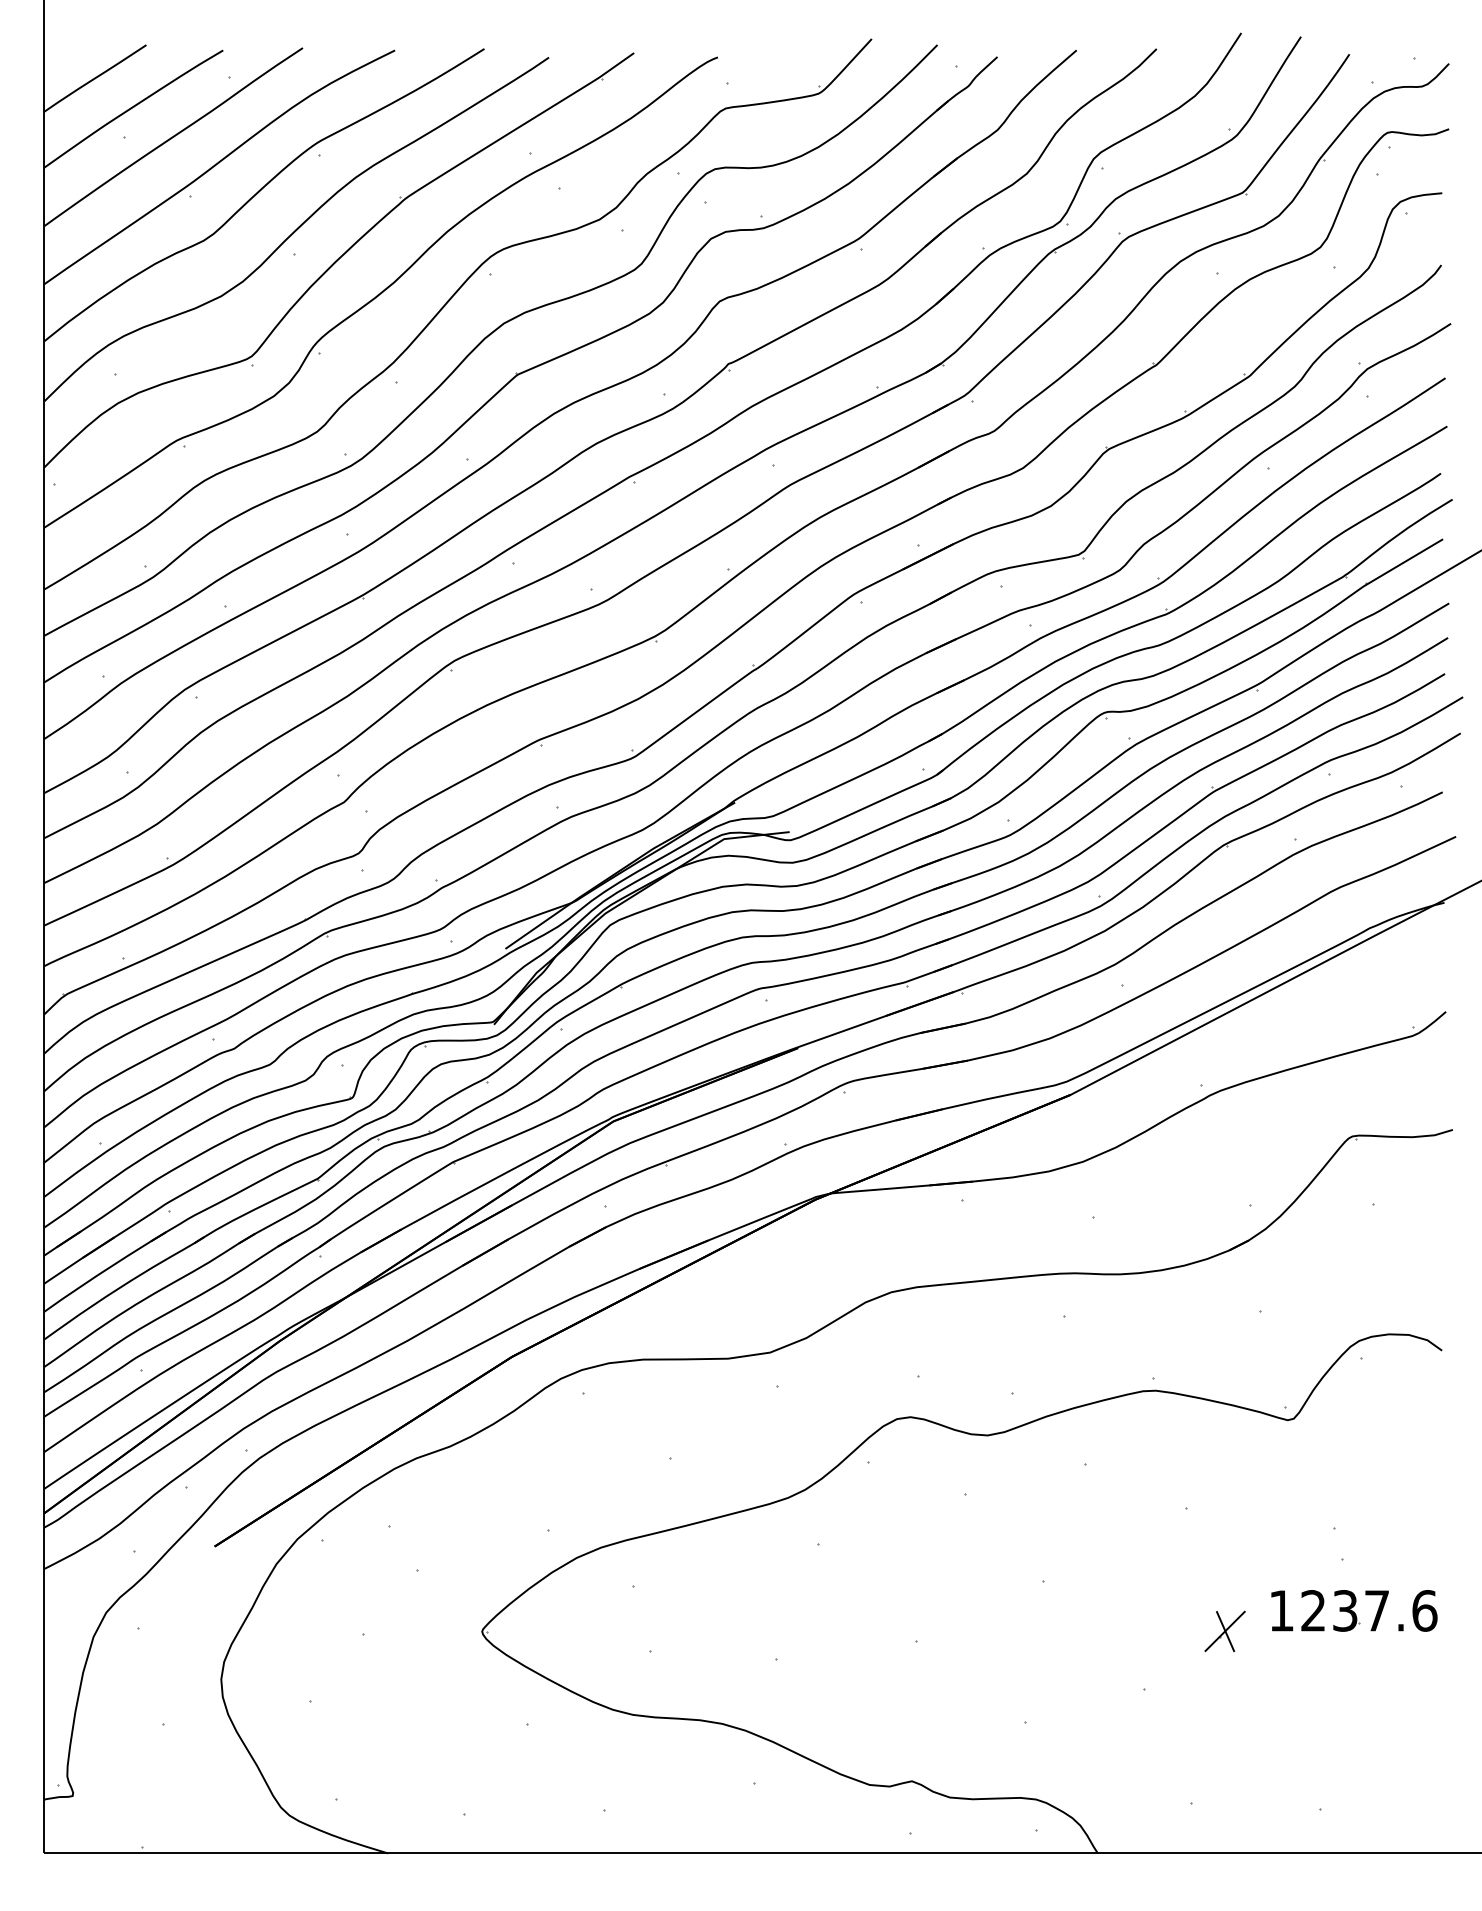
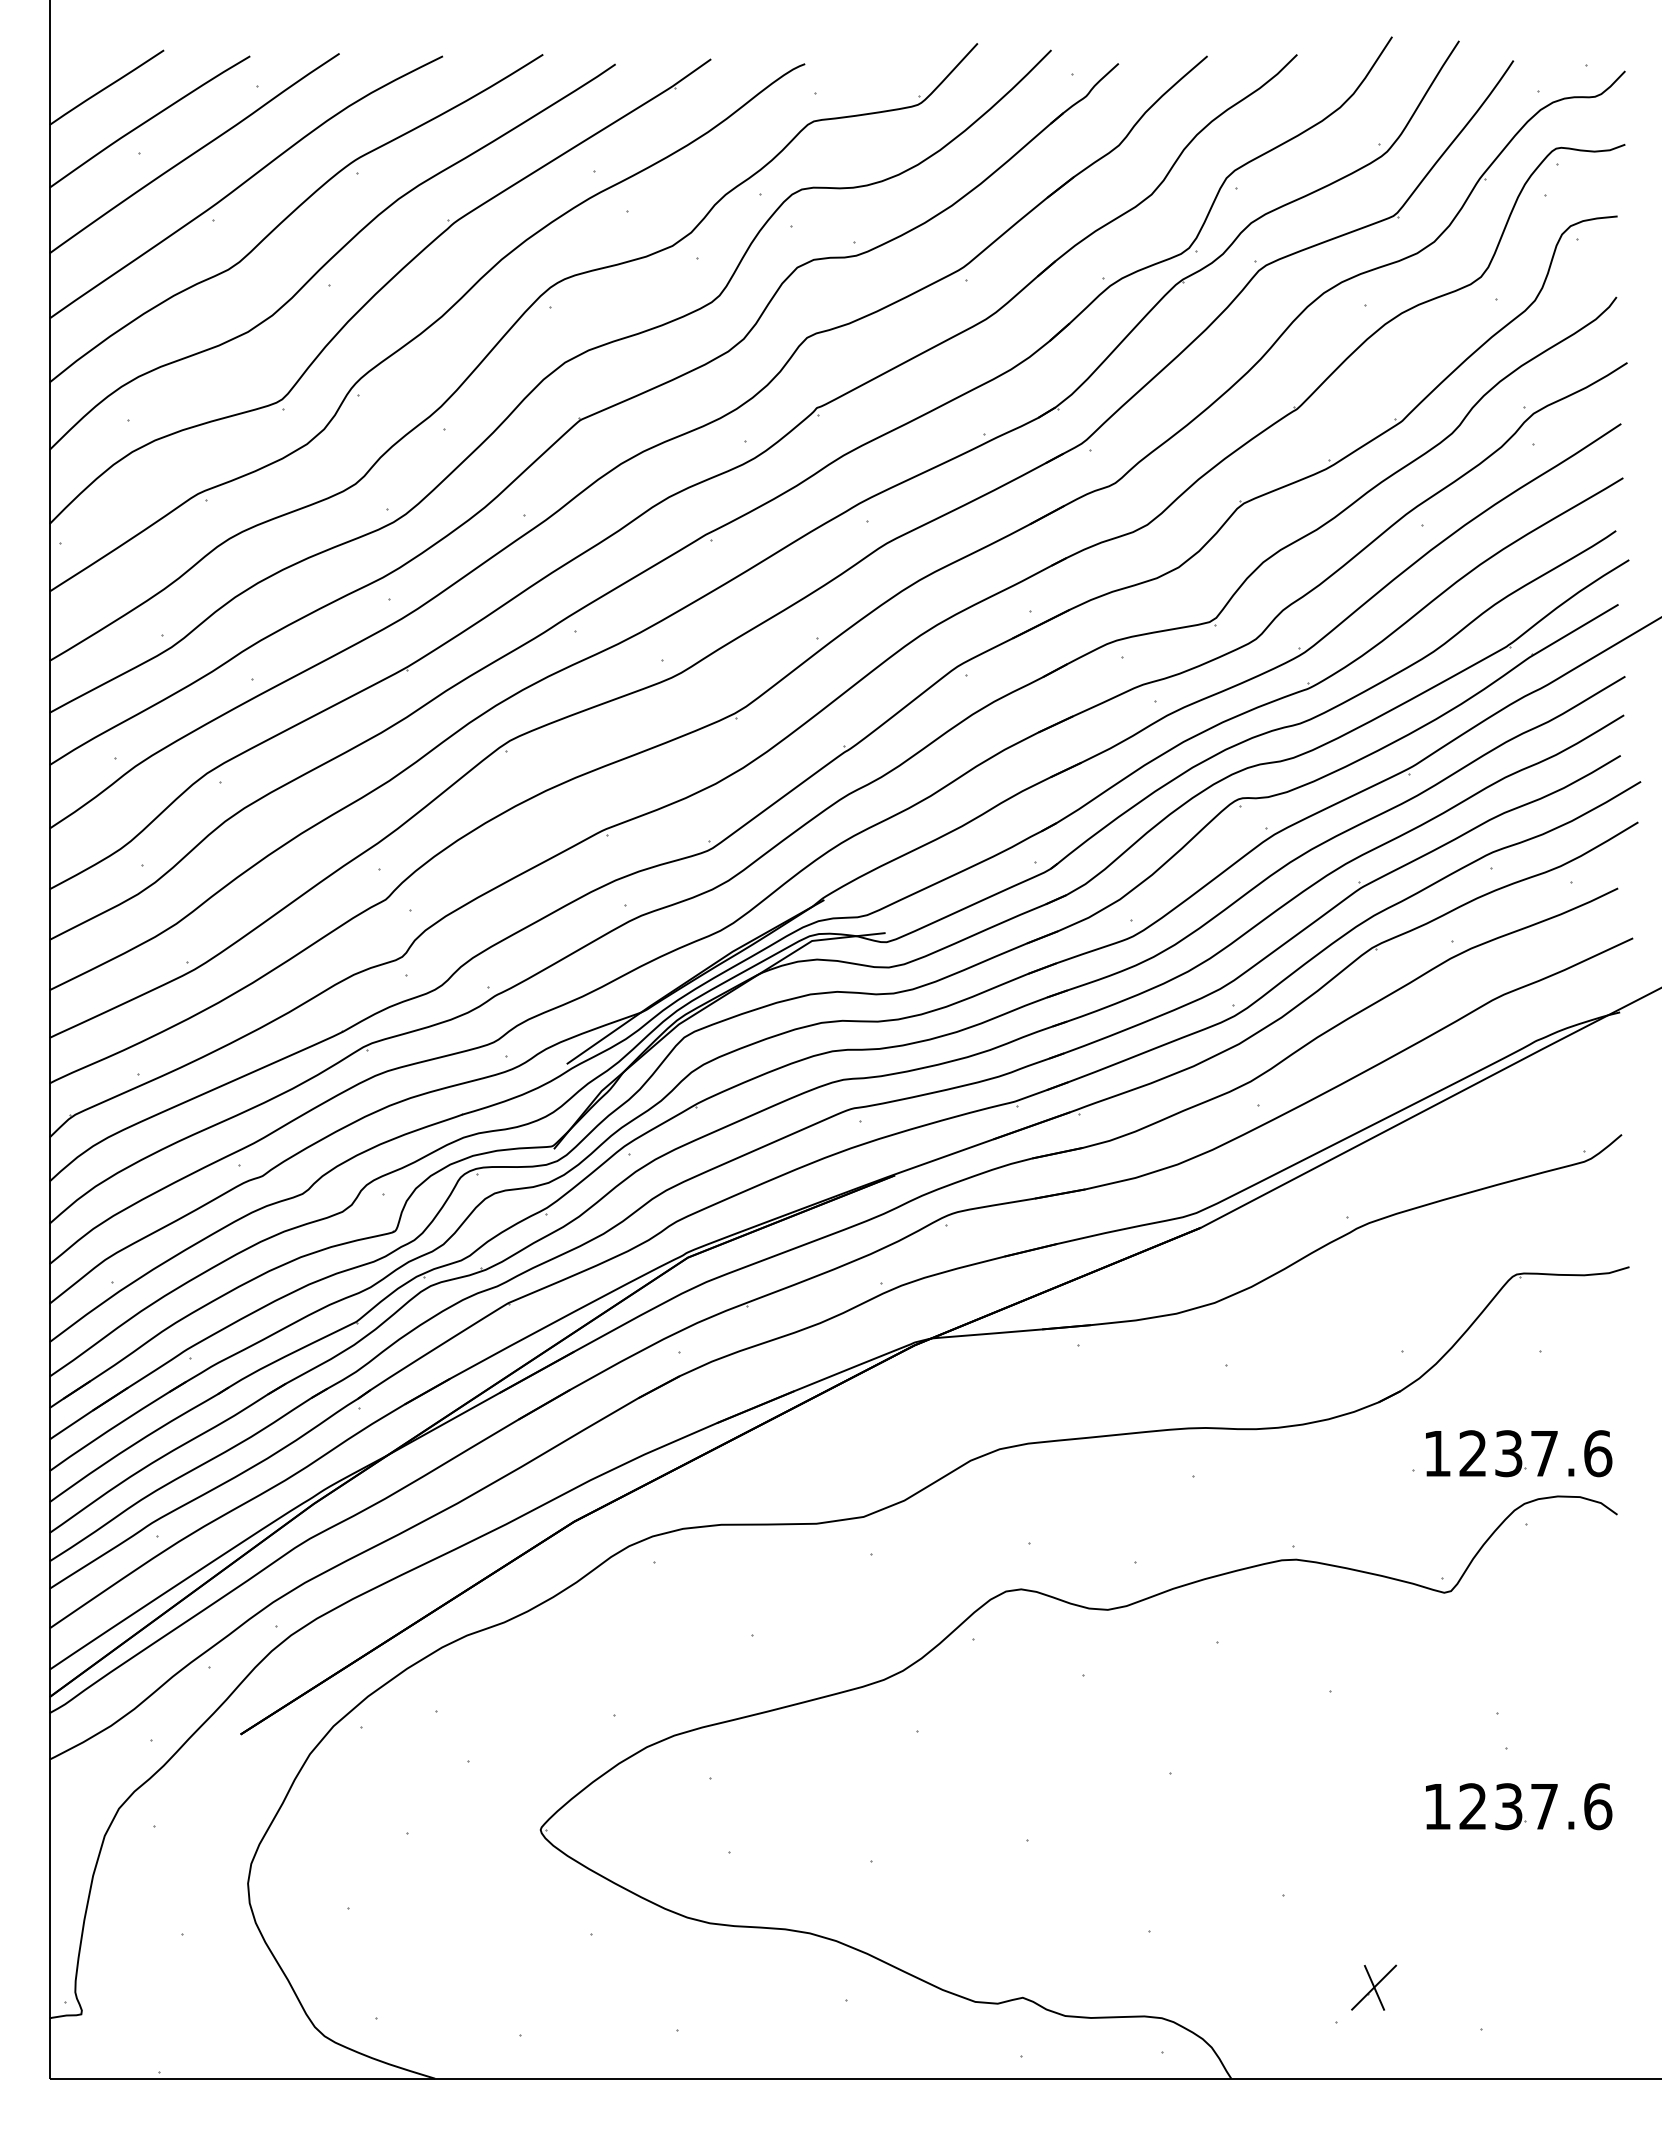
part: (1354, 1296) -> (1519, 1453), added
part: (1225, 1631) -> (1374, 1987), moved

